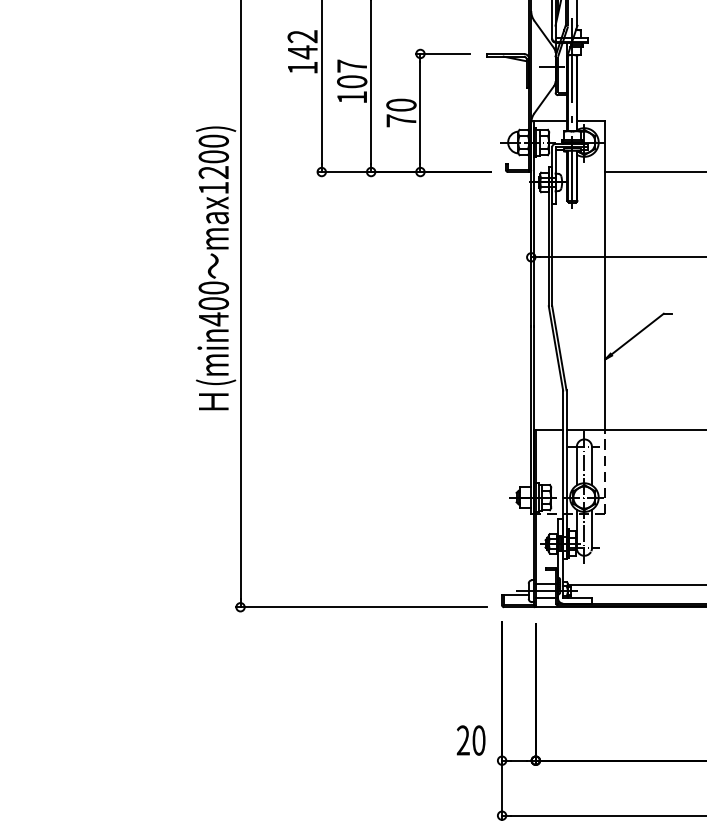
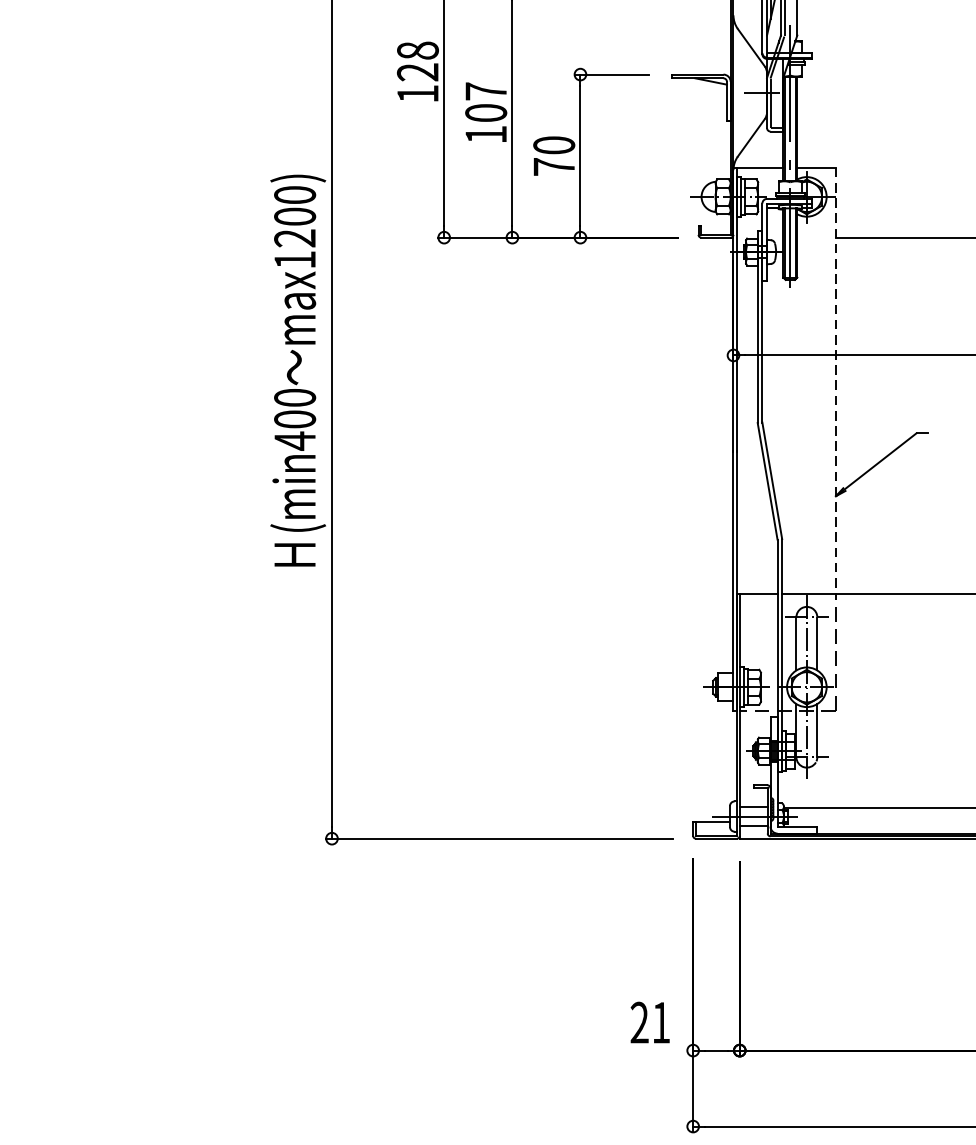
text: (302, 44) -> (417, 61), 142 -> 128
line: (605, 276) -> (836, 381), solid -> dashed
text: (478, 740) -> (660, 1022), 20 -> 21

